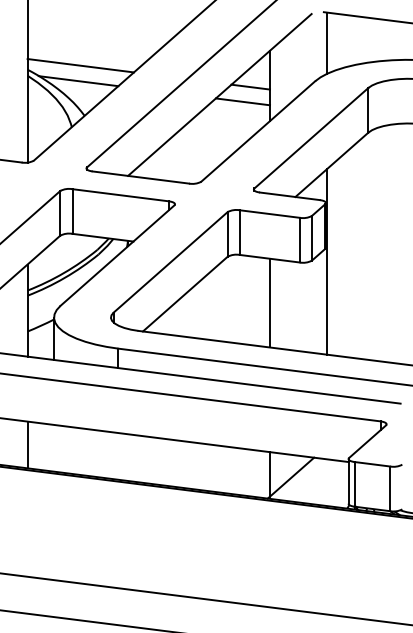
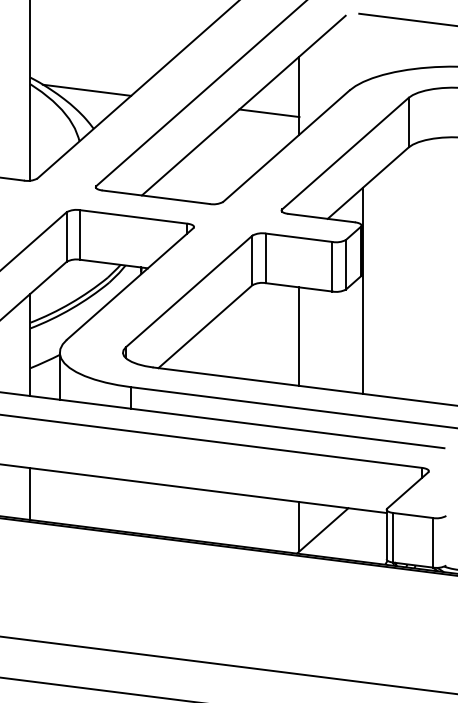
line: (326, 43) -> (362, 48), removed
line: (80, 65) -> (89, 72), removed
line: (250, 86) -> (277, 96), removed

